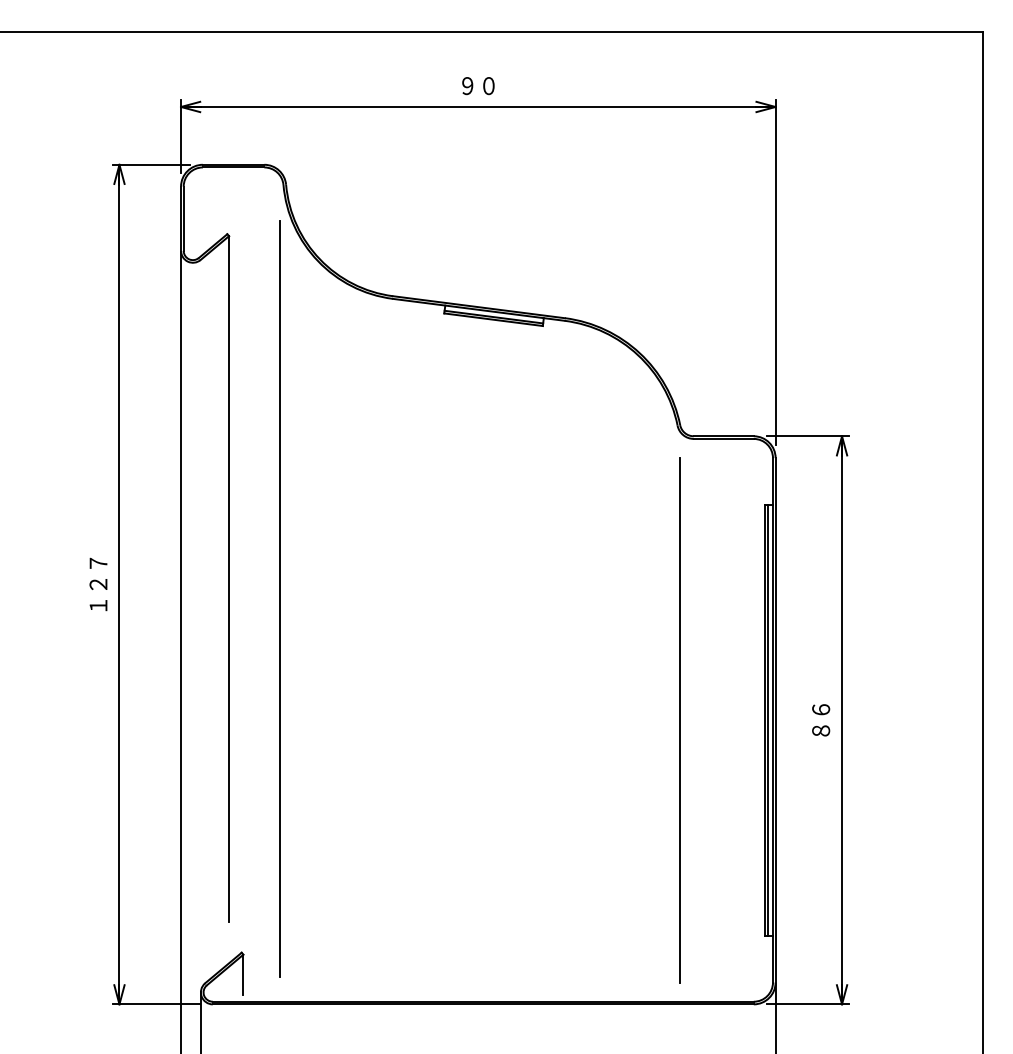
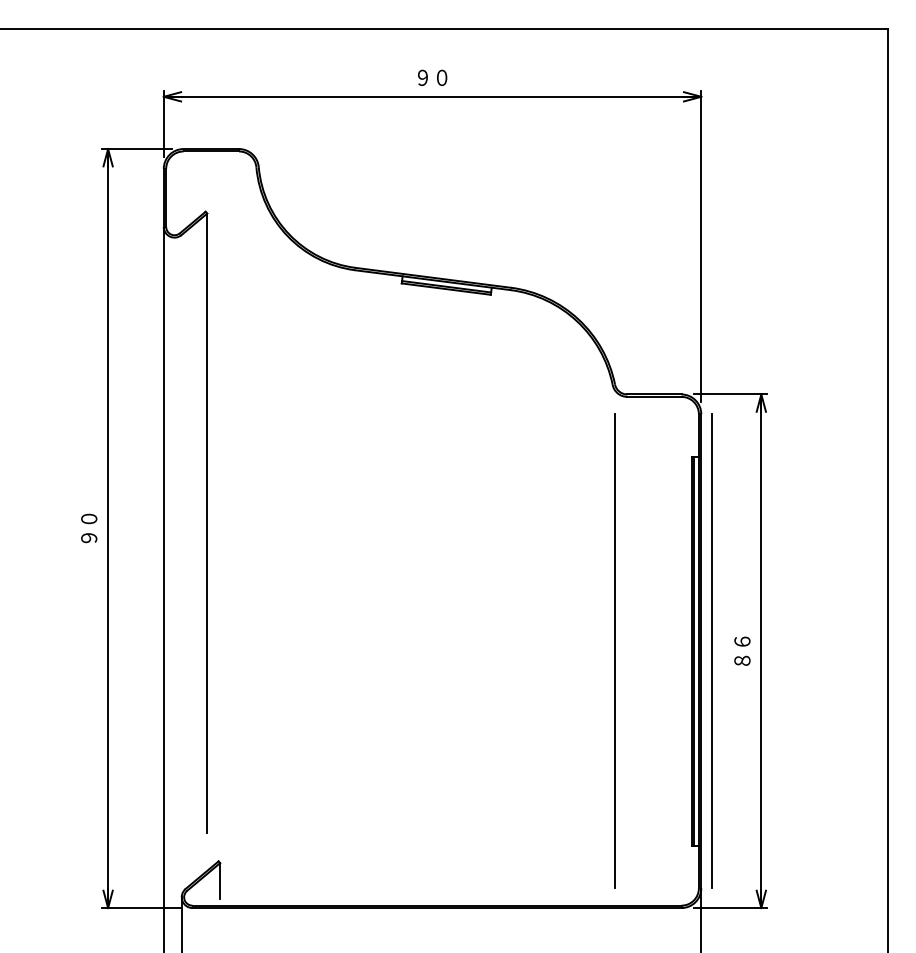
text: (98, 584) -> (89, 528), １２７ -> ９０
line: (280, 598) -> (253, 541), removed
line: (786, 719) -> (711, 650), added

